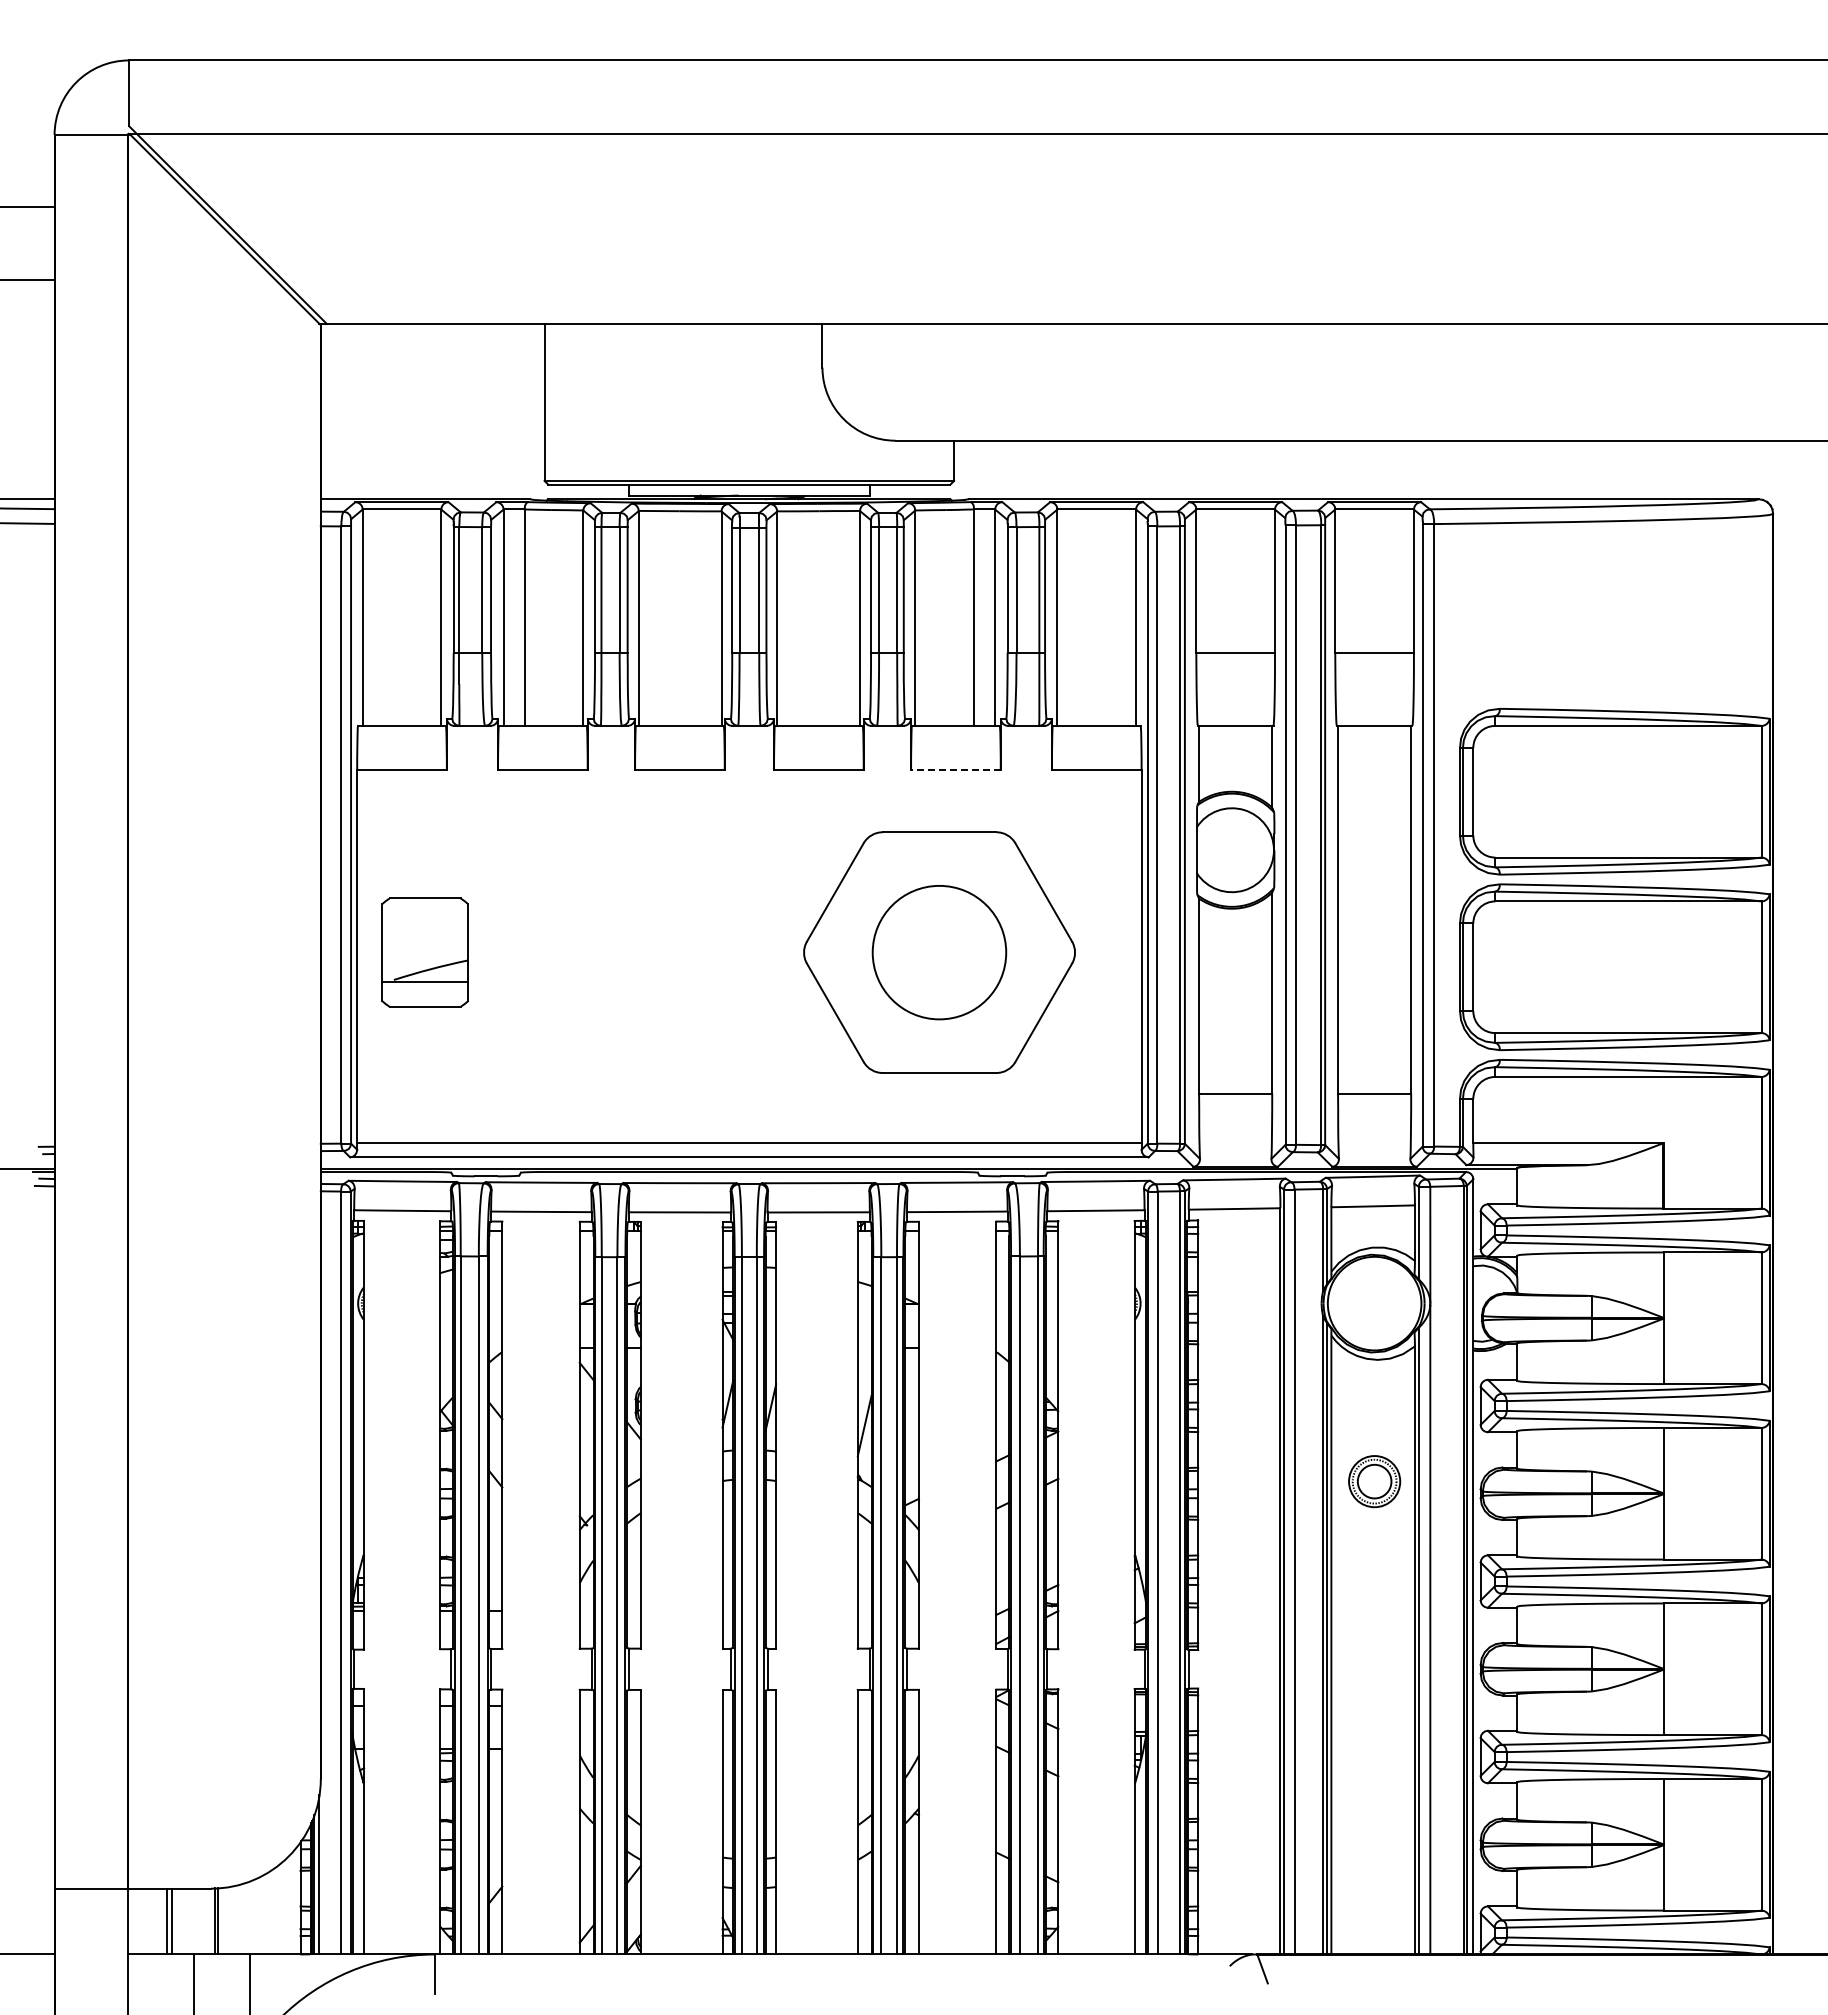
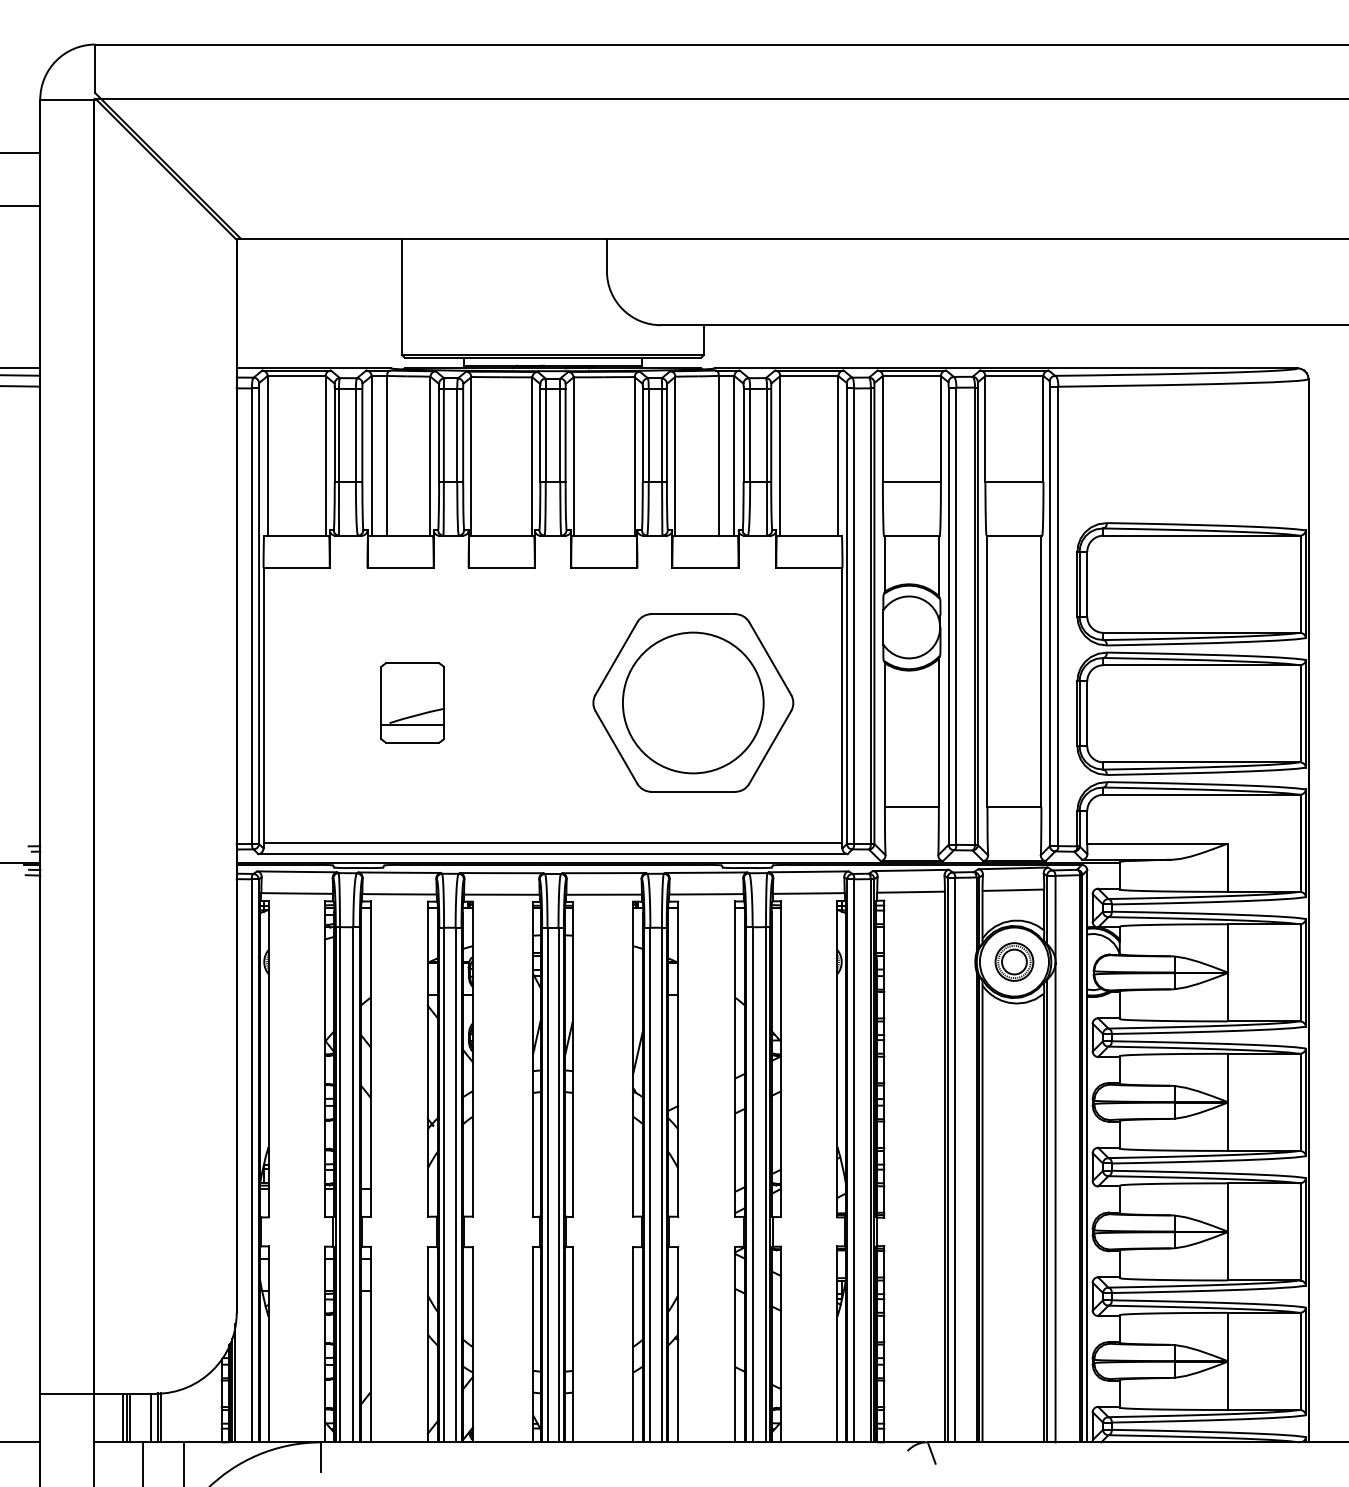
line: (955, 769) -> (705, 567), dashed -> solid
part: (424, 952) -> (412, 702), moved
circle: (939, 952) -> (693, 702), size x1.43
part: (1374, 1481) -> (1014, 961), moved
line: (175, 1921) -> (129, 1418), added
line: (204, 1921) -> (150, 1418), added

